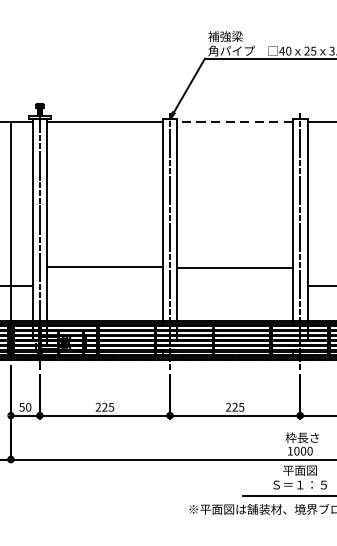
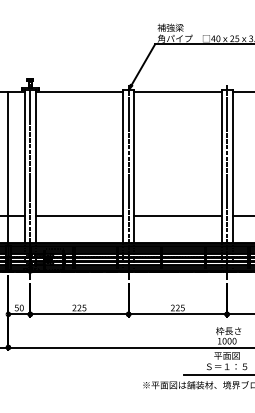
line: (234, 122) -> (177, 92), dashed -> solid
line: (105, 267) -> (79, 216), moved
line: (234, 269) -> (177, 216), moved

